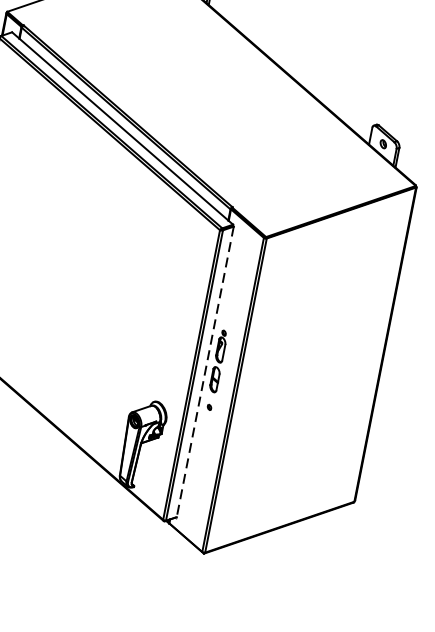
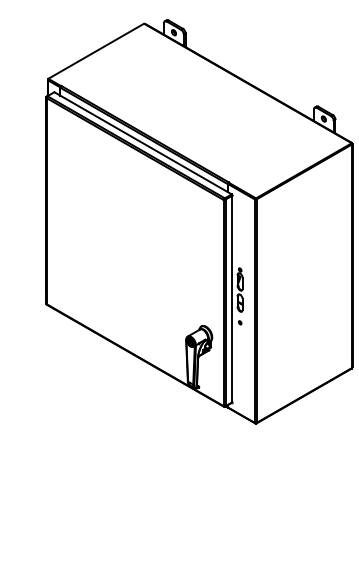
line: (205, 372) -> (232, 299), dashed -> solid

